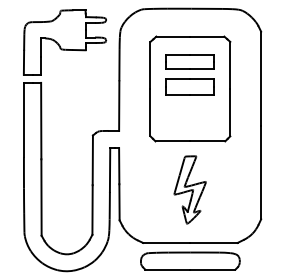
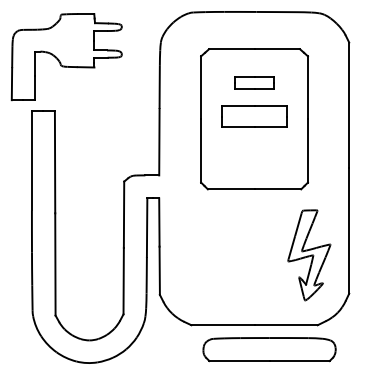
part: (64, 42) -> (66, 57), moved
part: (190, 61) -> (254, 82), size x0.6
part: (190, 190) -> (309, 255), moved
part: (190, 261) -> (269, 349), moved

